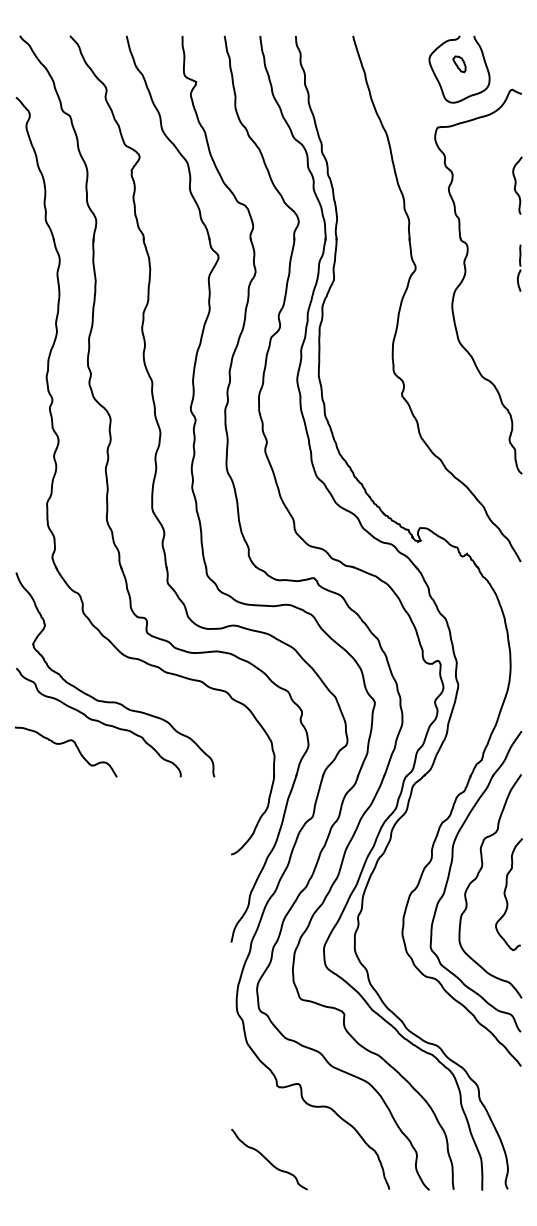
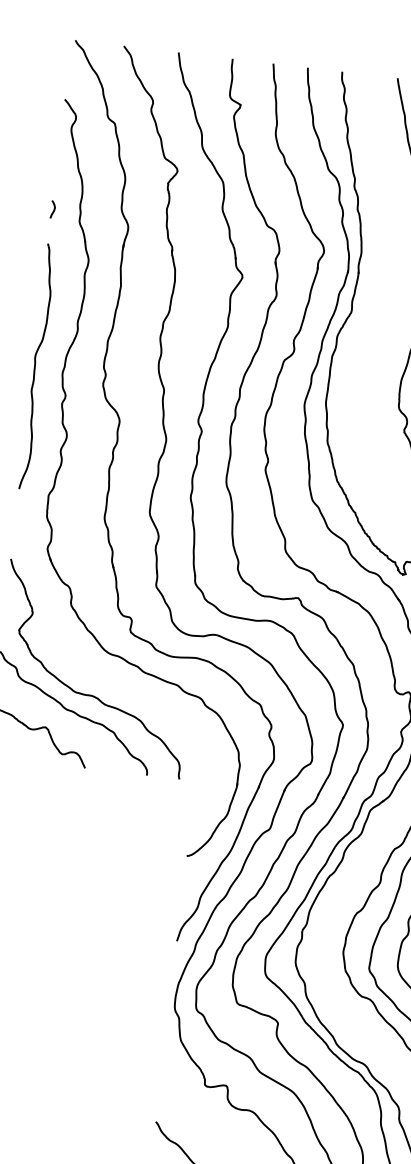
curve: (17, 211) -> (53, 209), added
curve: (18, 373) -> (35, 366), added

